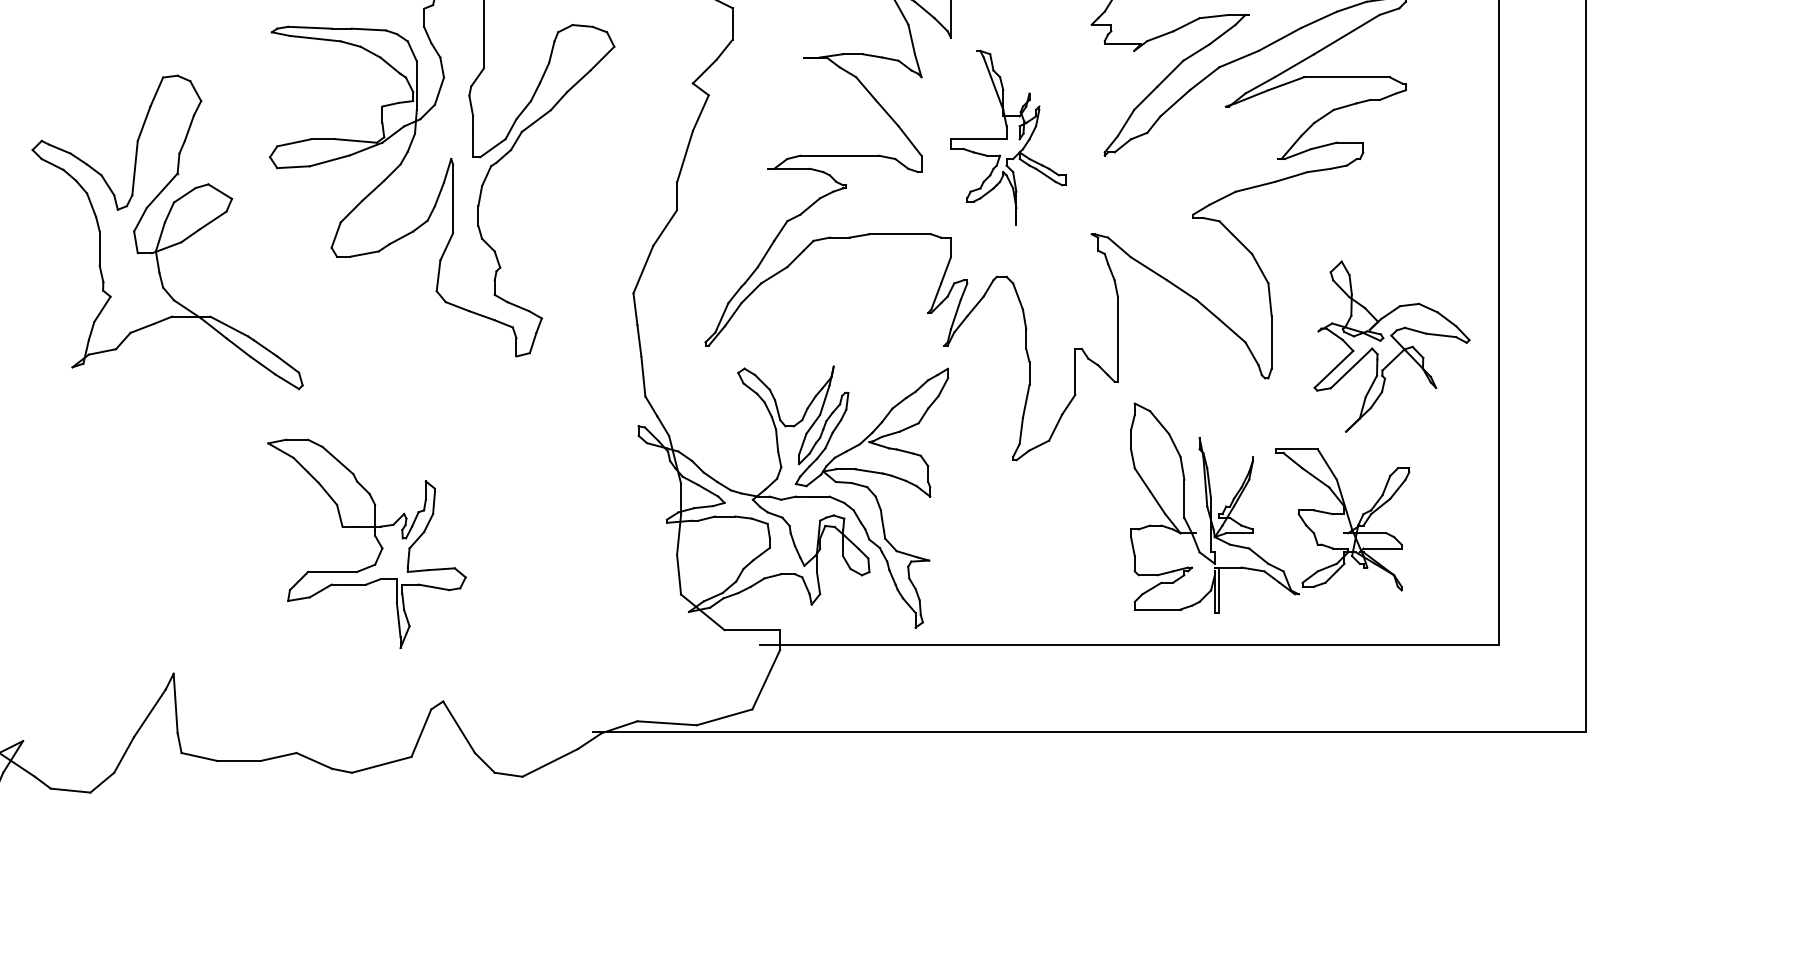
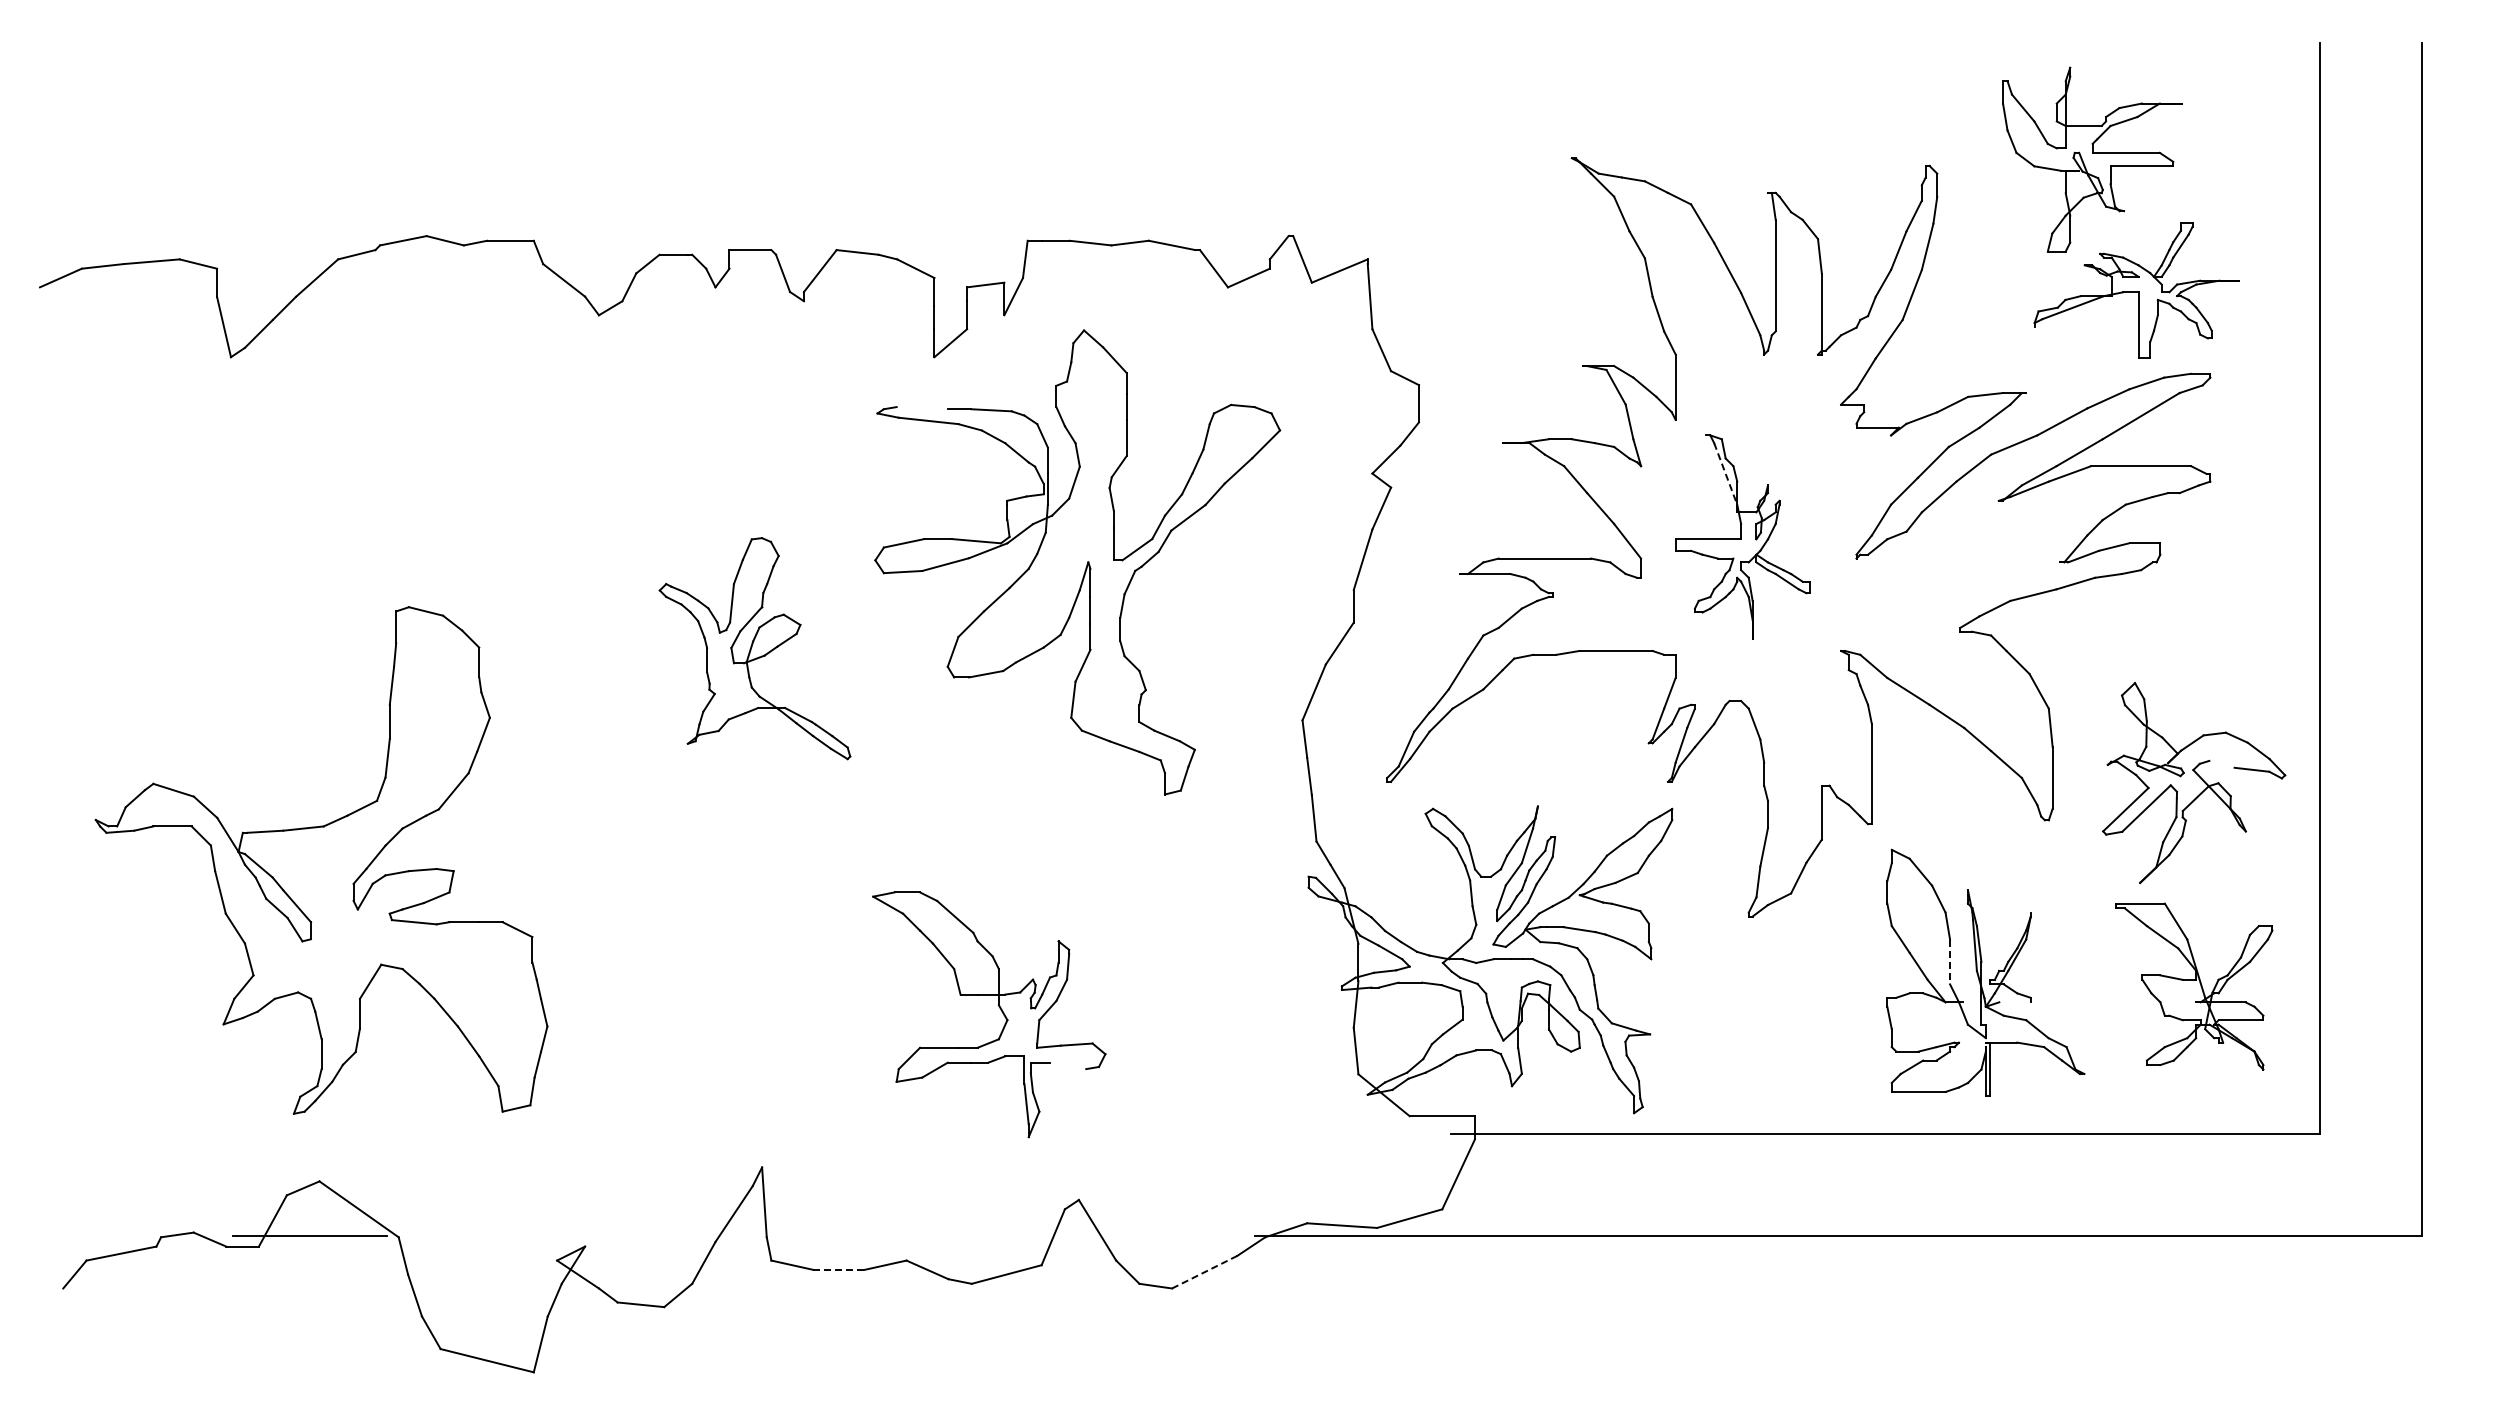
line: (309, 28) -> (921, 408), removed
line: (993, 83) -> (1725, 473), solid -> dashed
part: (167, 232) -> (754, 648), size x0.6
line: (1415, 330) -> (2221, 763), removed
line: (1184, 499) -> (1950, 962), solid -> dashed
part: (1343, 519) -> (2194, 986), moved
line: (1239, 533) -> (2014, 1002), removed
line: (434, 587) -> (1068, 1065), removed
line: (238, 760) -> (838, 1269), solid -> dashed
line: (550, 762) -> (1205, 1271), solid -> dashed

